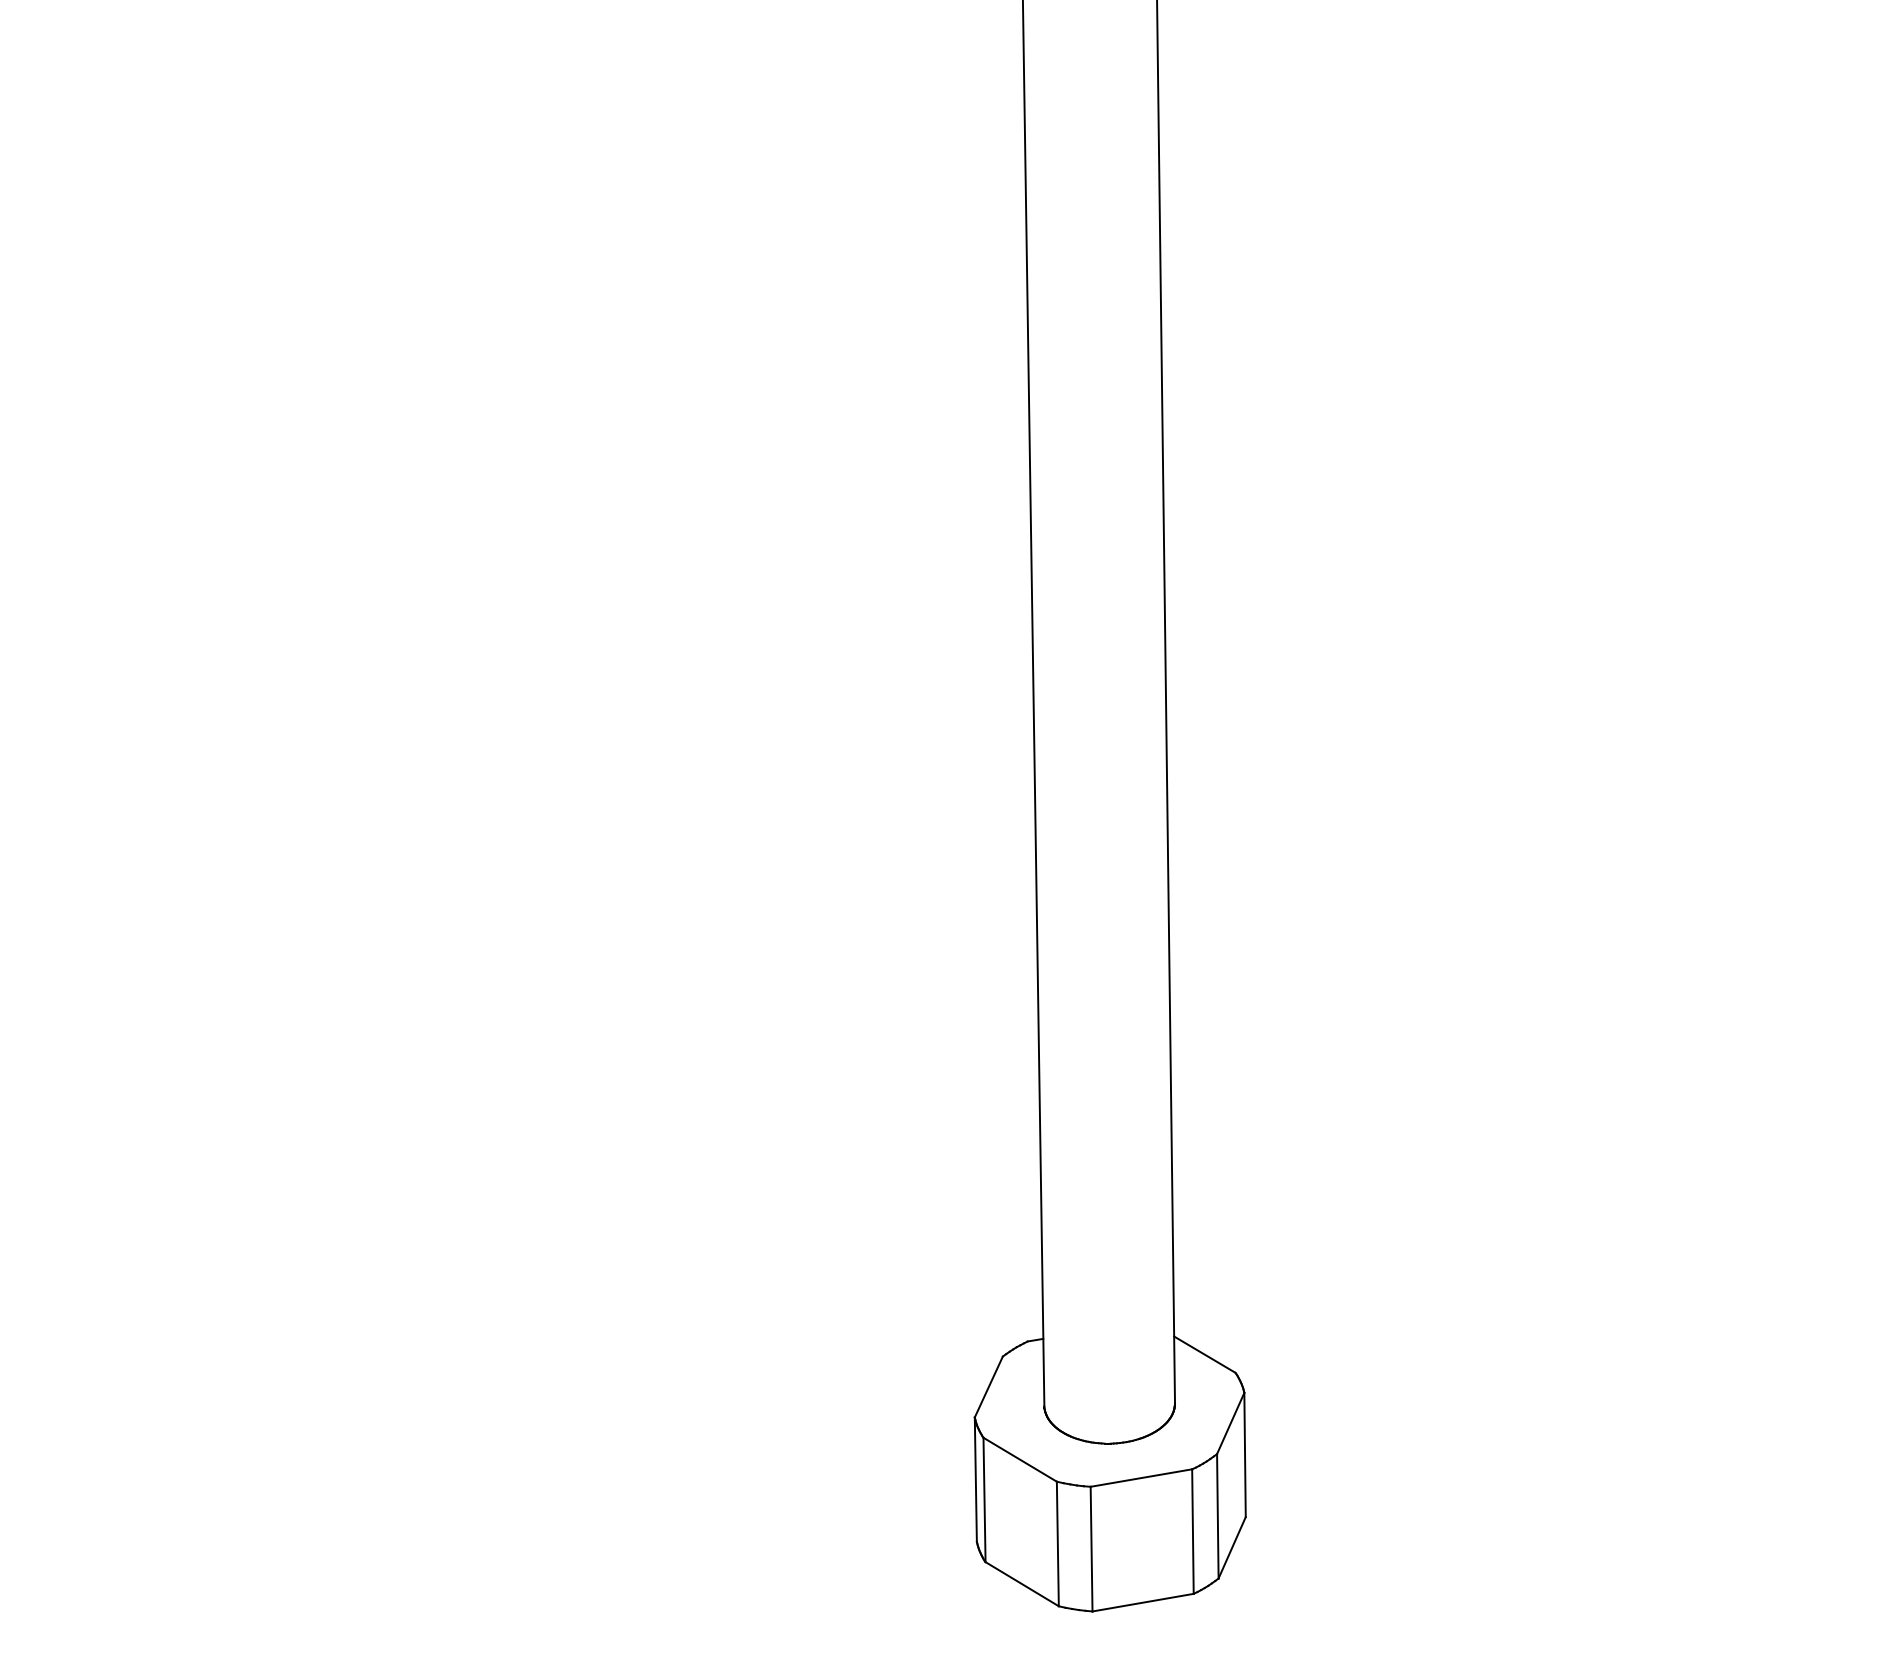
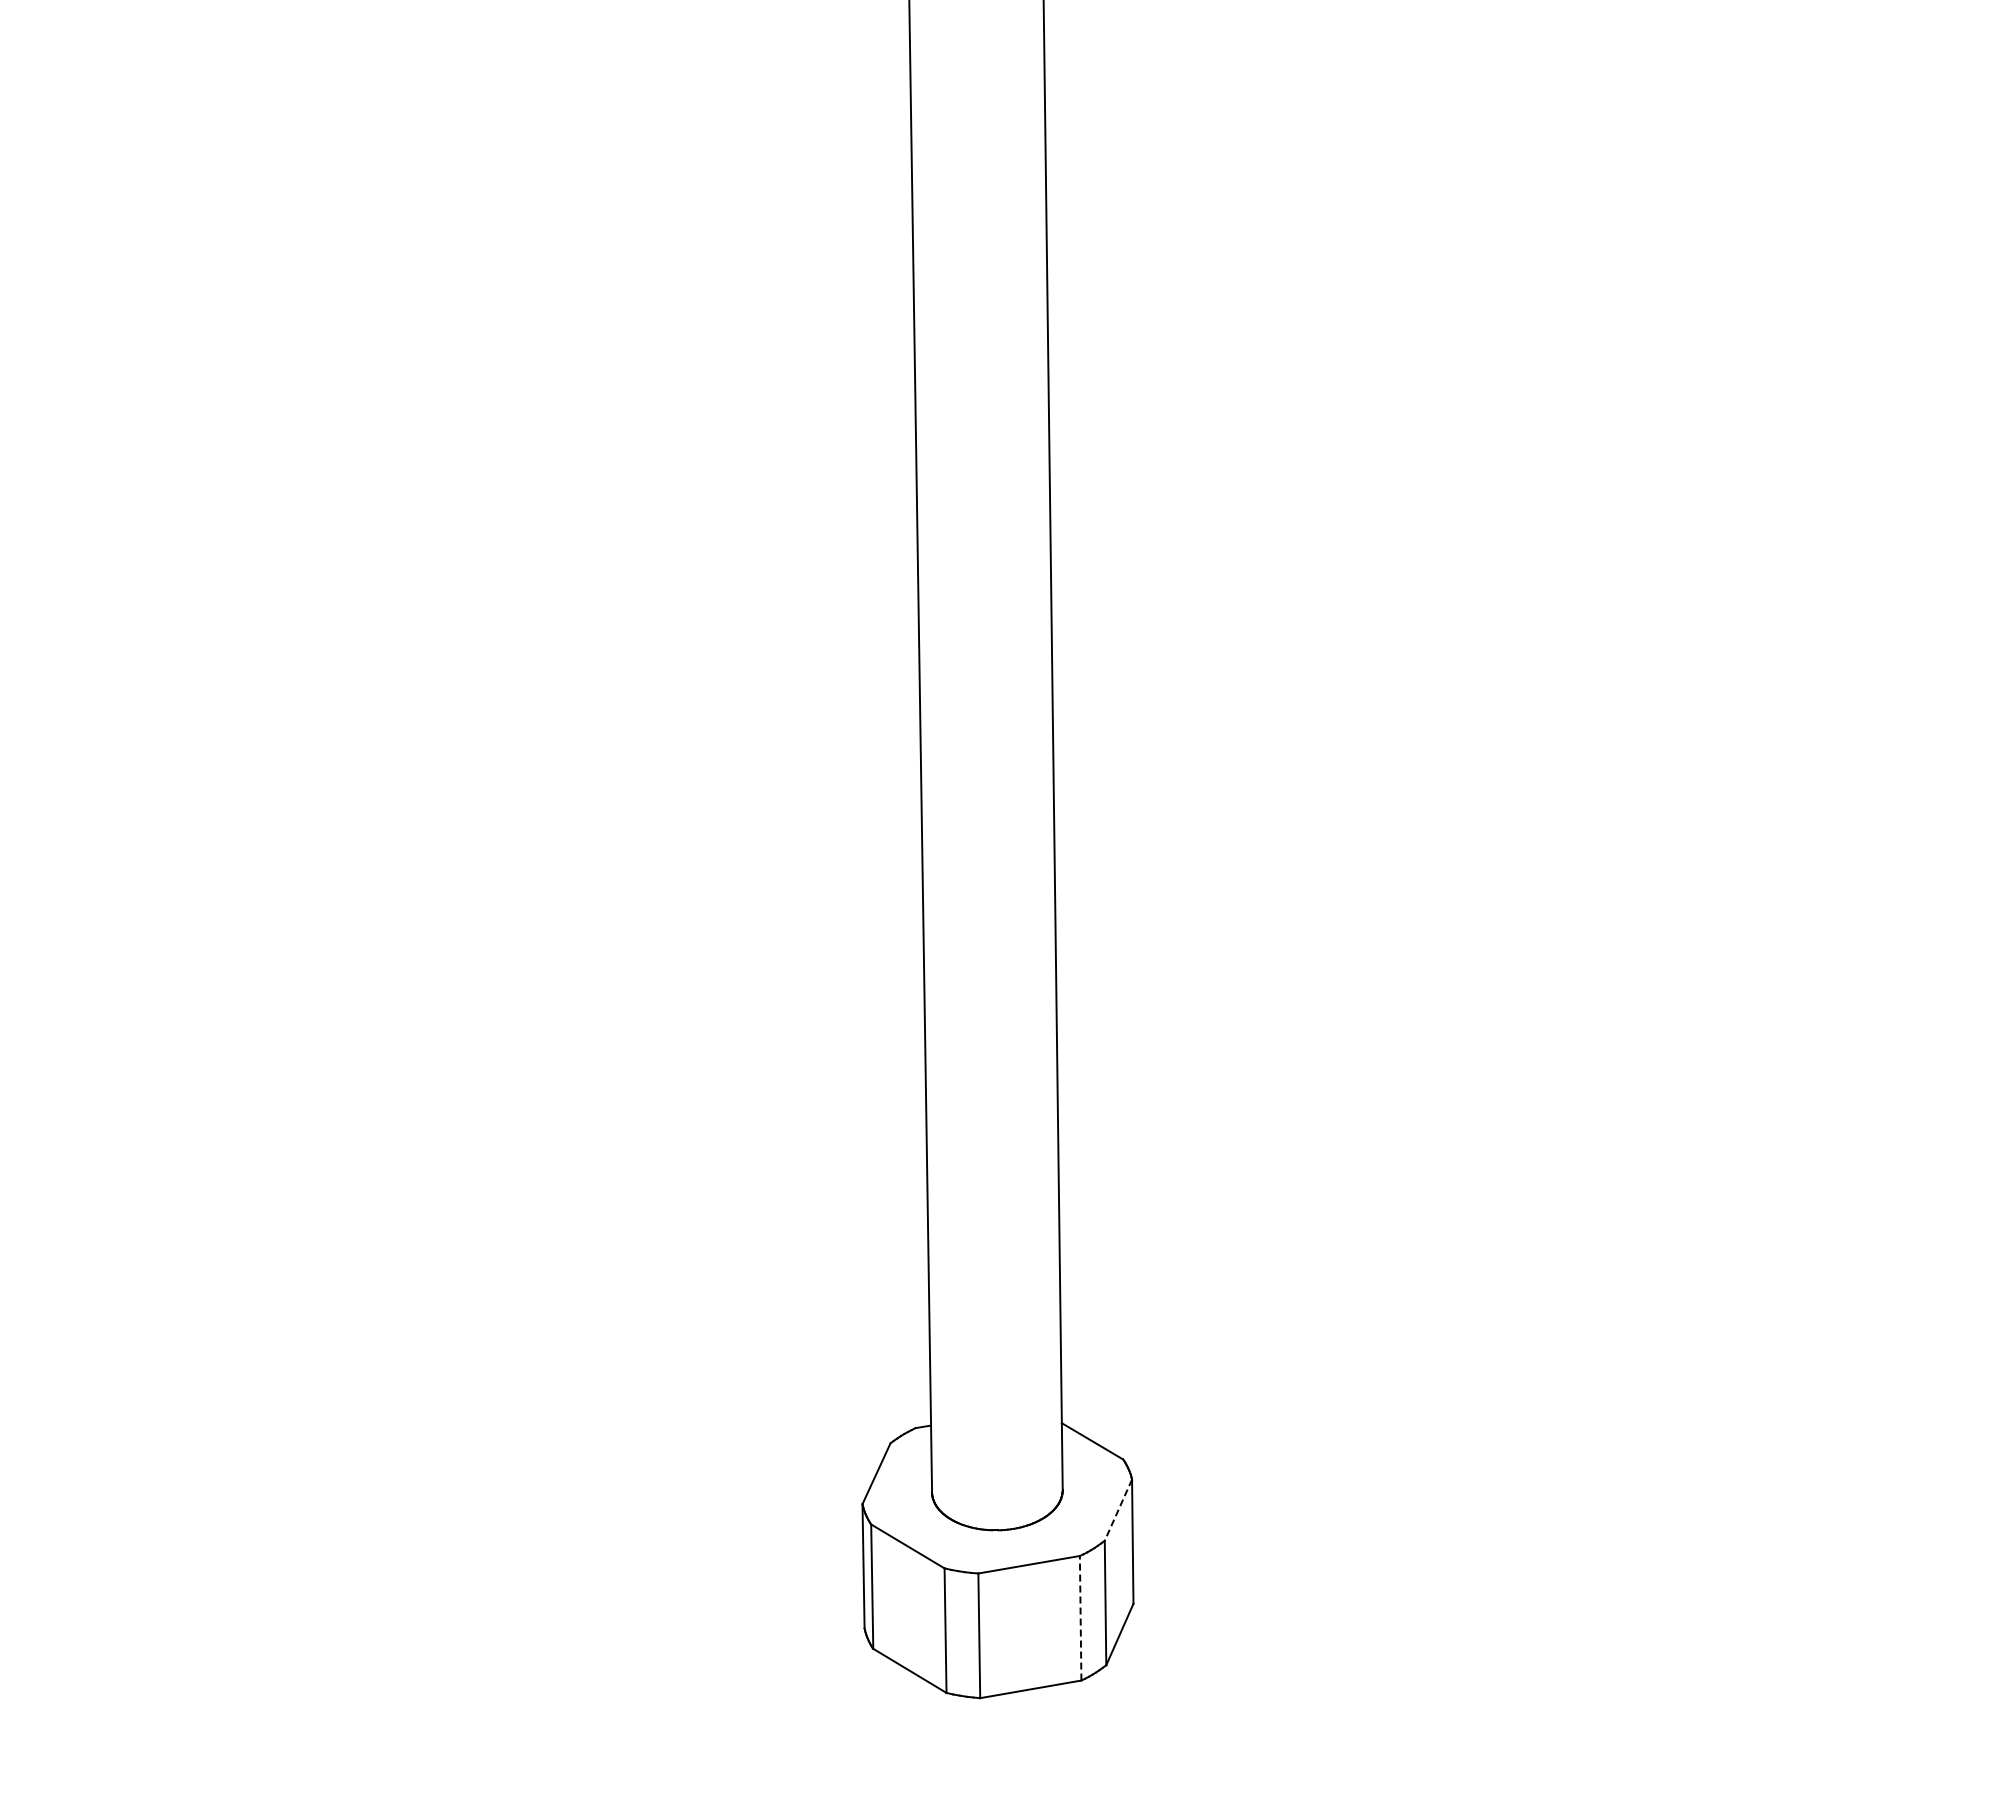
line: (1230, 1423) -> (1118, 1510), solid -> dashed
line: (1192, 1530) -> (1080, 1617), solid -> dashed

